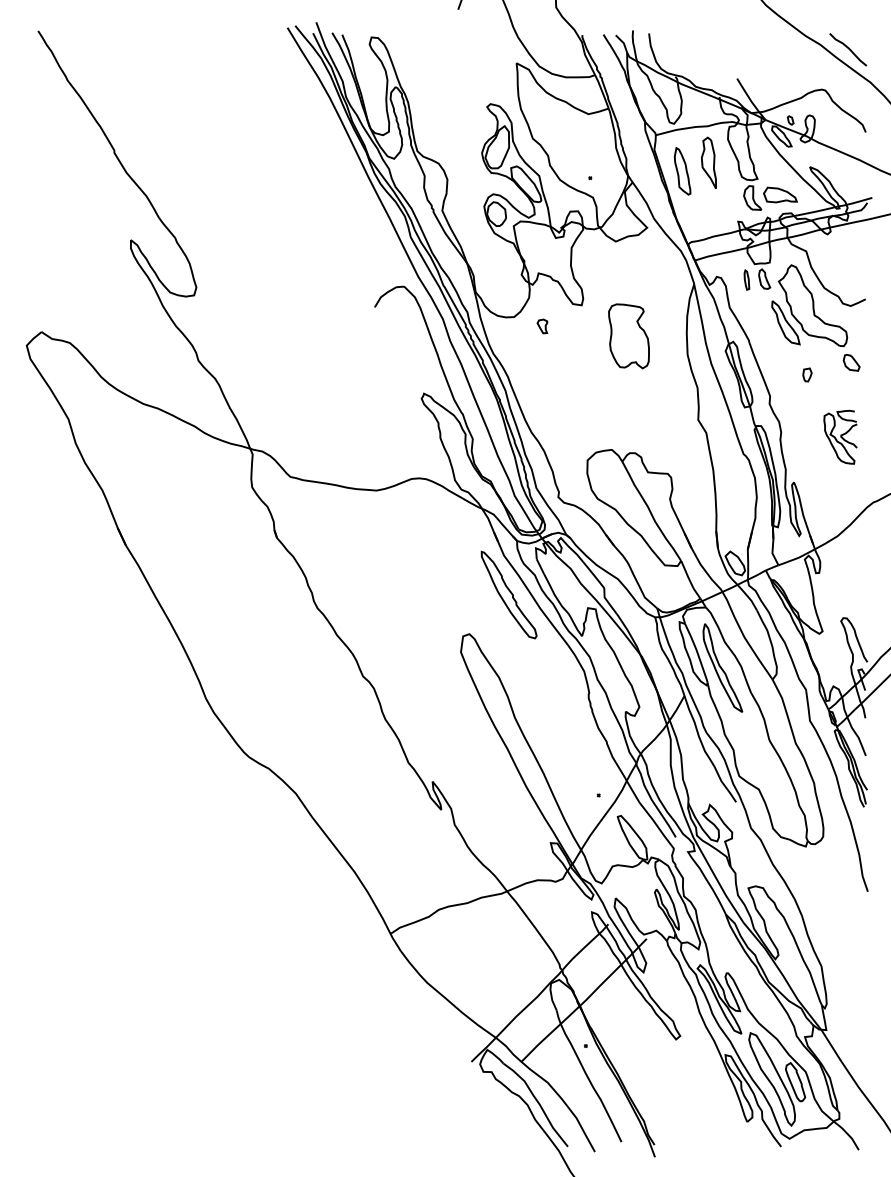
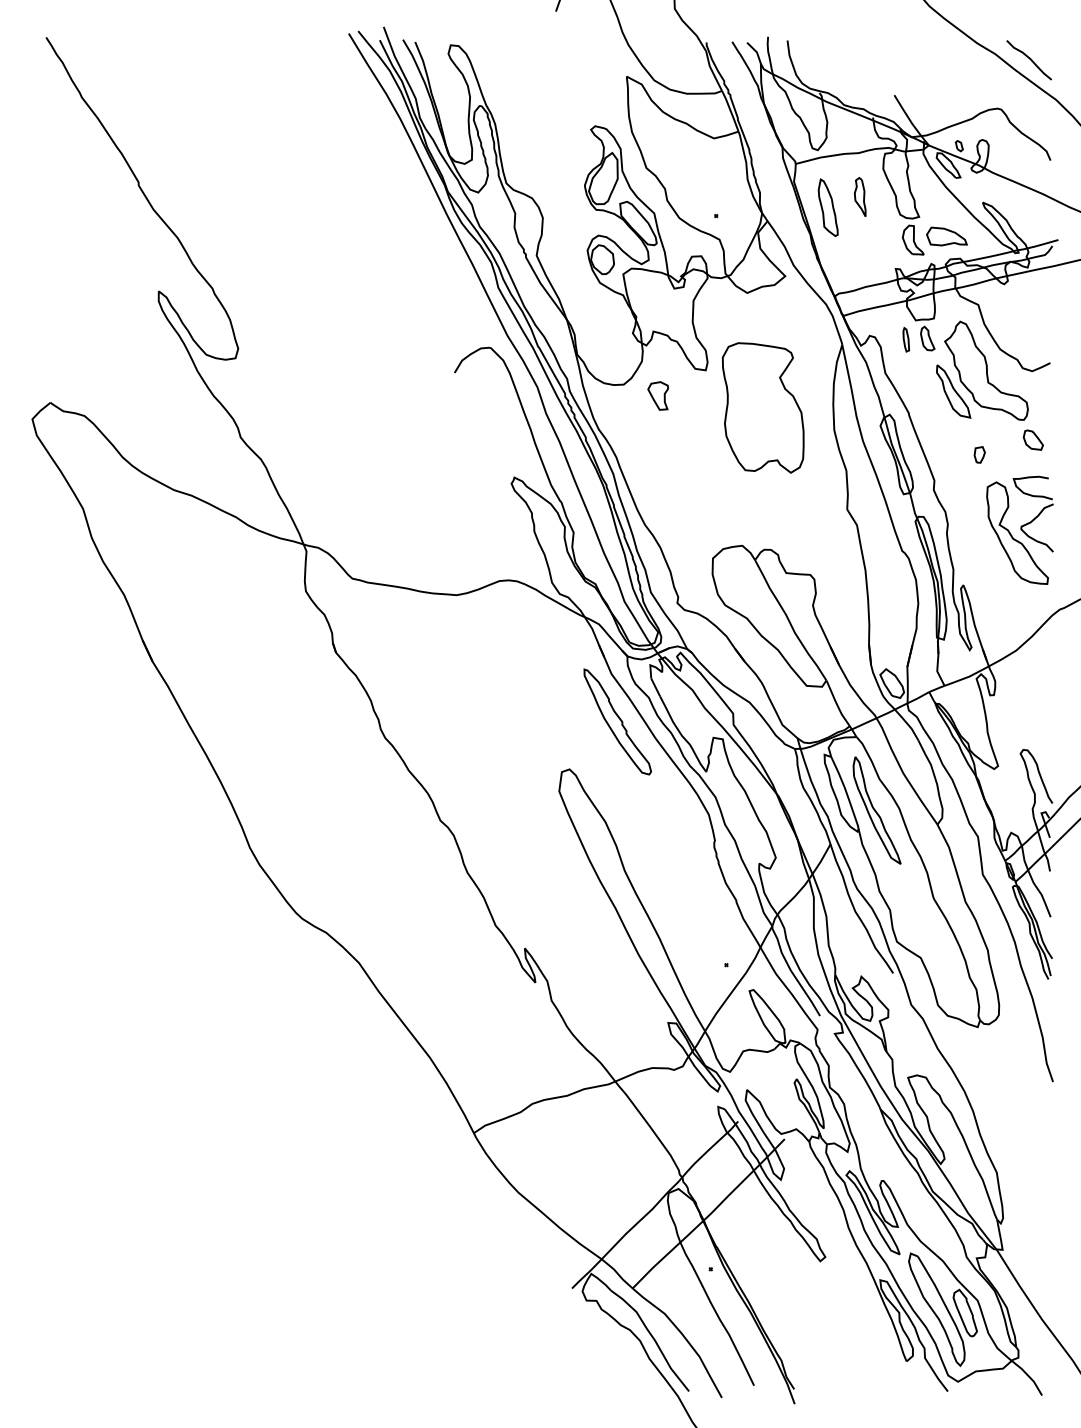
part: (708, 161) -> (859, 195), size x0.62
part: (542, 326) -> (658, 396), size x1.67
part: (628, 336) -> (762, 408), size x1.67
part: (840, 437) -> (1019, 530), size x1.67

